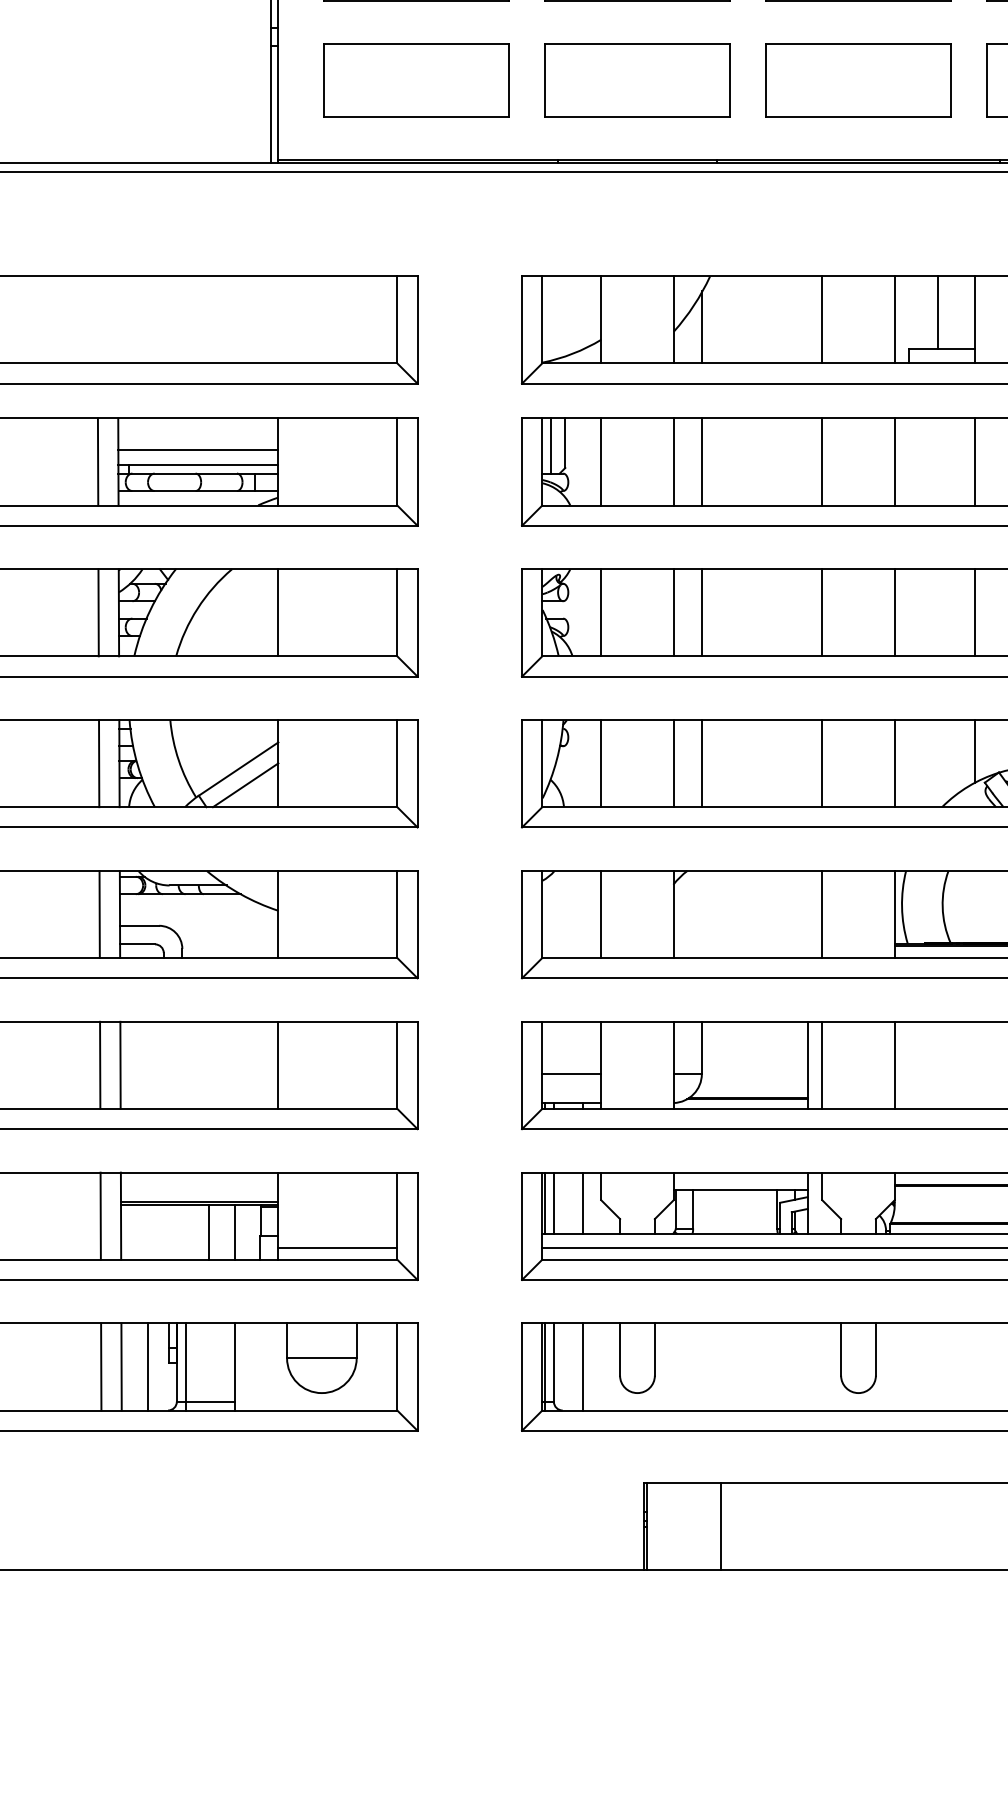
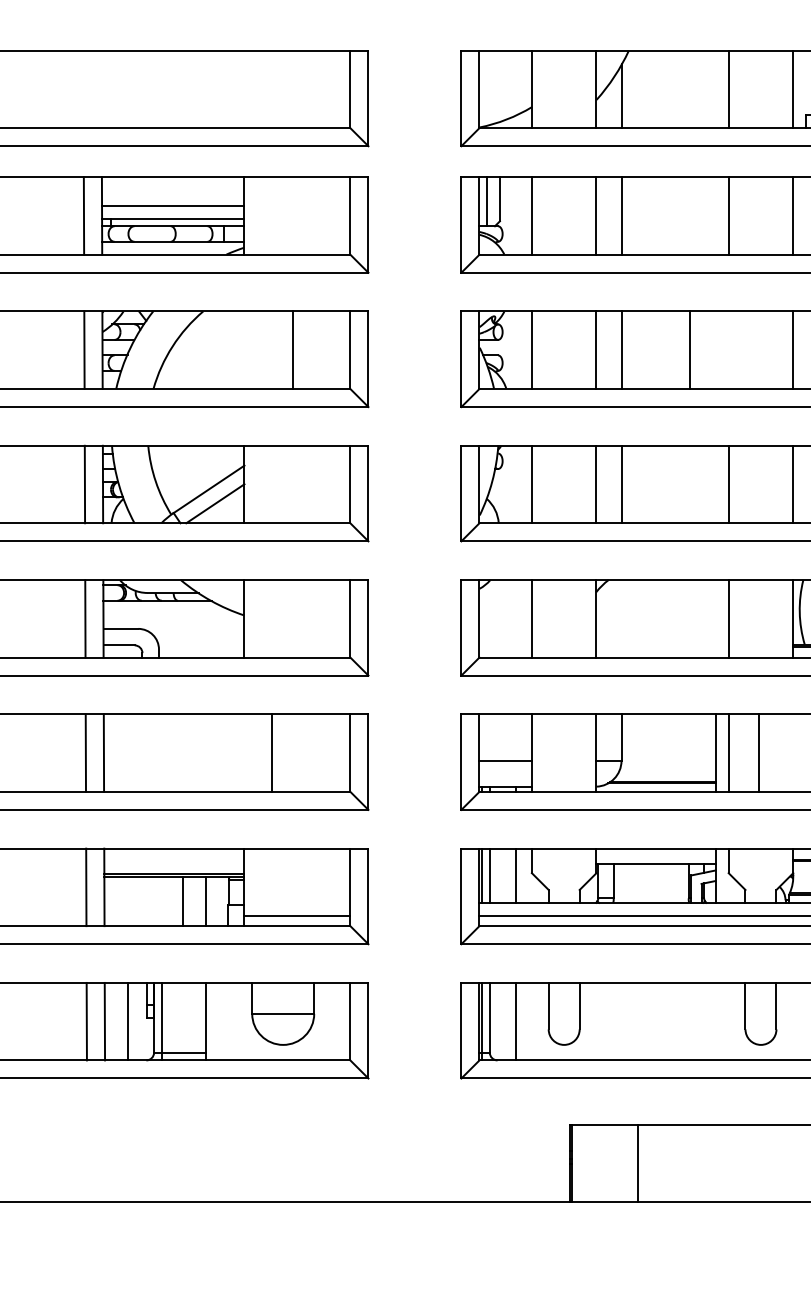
line: (278, 612) -> (292, 349), moved
line: (822, 612) -> (689, 349), moved
line: (278, 1064) -> (272, 752), moved
line: (894, 1064) -> (758, 752), moved

